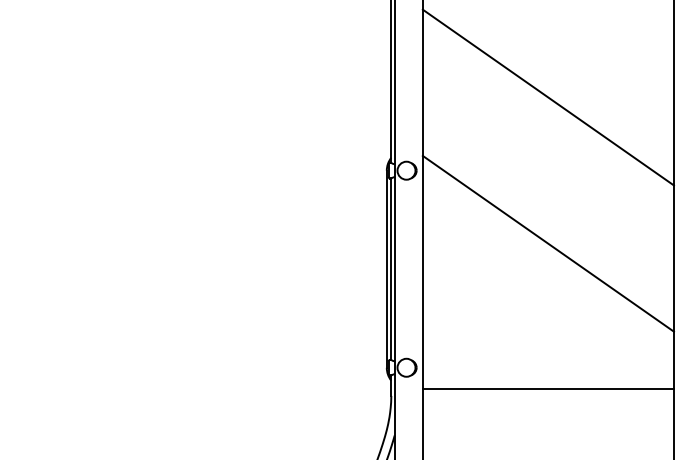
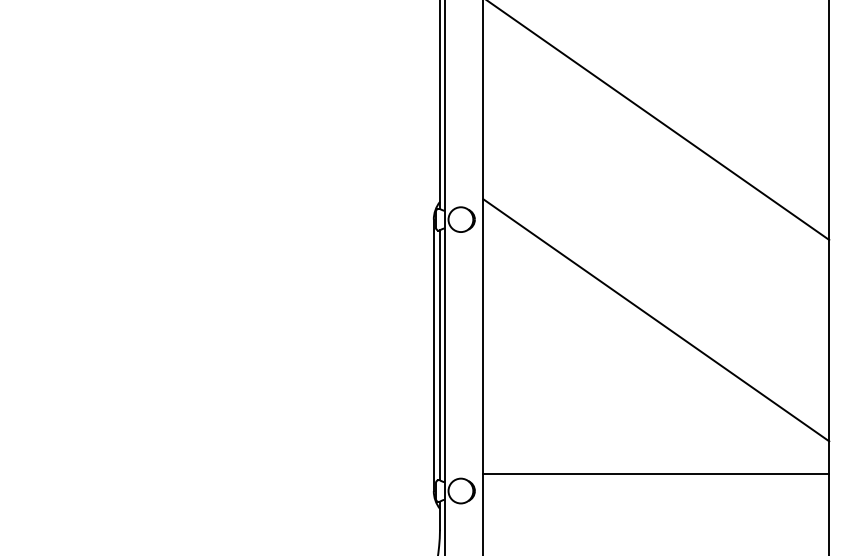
line: (547, 388) -> (655, 474), moved

